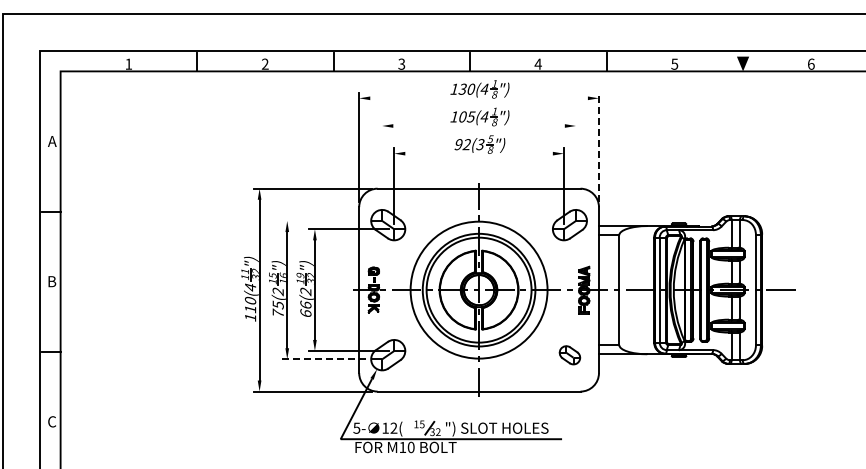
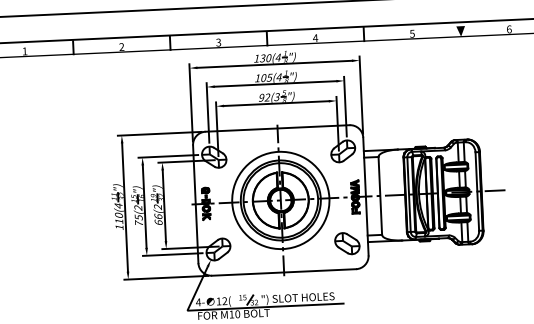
line: (478, 98) -> (274, 64), added
line: (478, 125) -> (275, 83), added
line: (598, 146) -> (360, 94), dashed -> solid
line: (478, 153) -> (276, 103), added
line: (382, 162) -> (208, 112), added
line: (575, 162) -> (345, 106), added
line: (323, 220) -> (168, 156), added
part: (569, 355) -> (347, 243), size x1.67
line: (323, 359) -> (172, 254), dashed -> solid
text: (356, 427) -> (198, 301), 5- -> 4-

